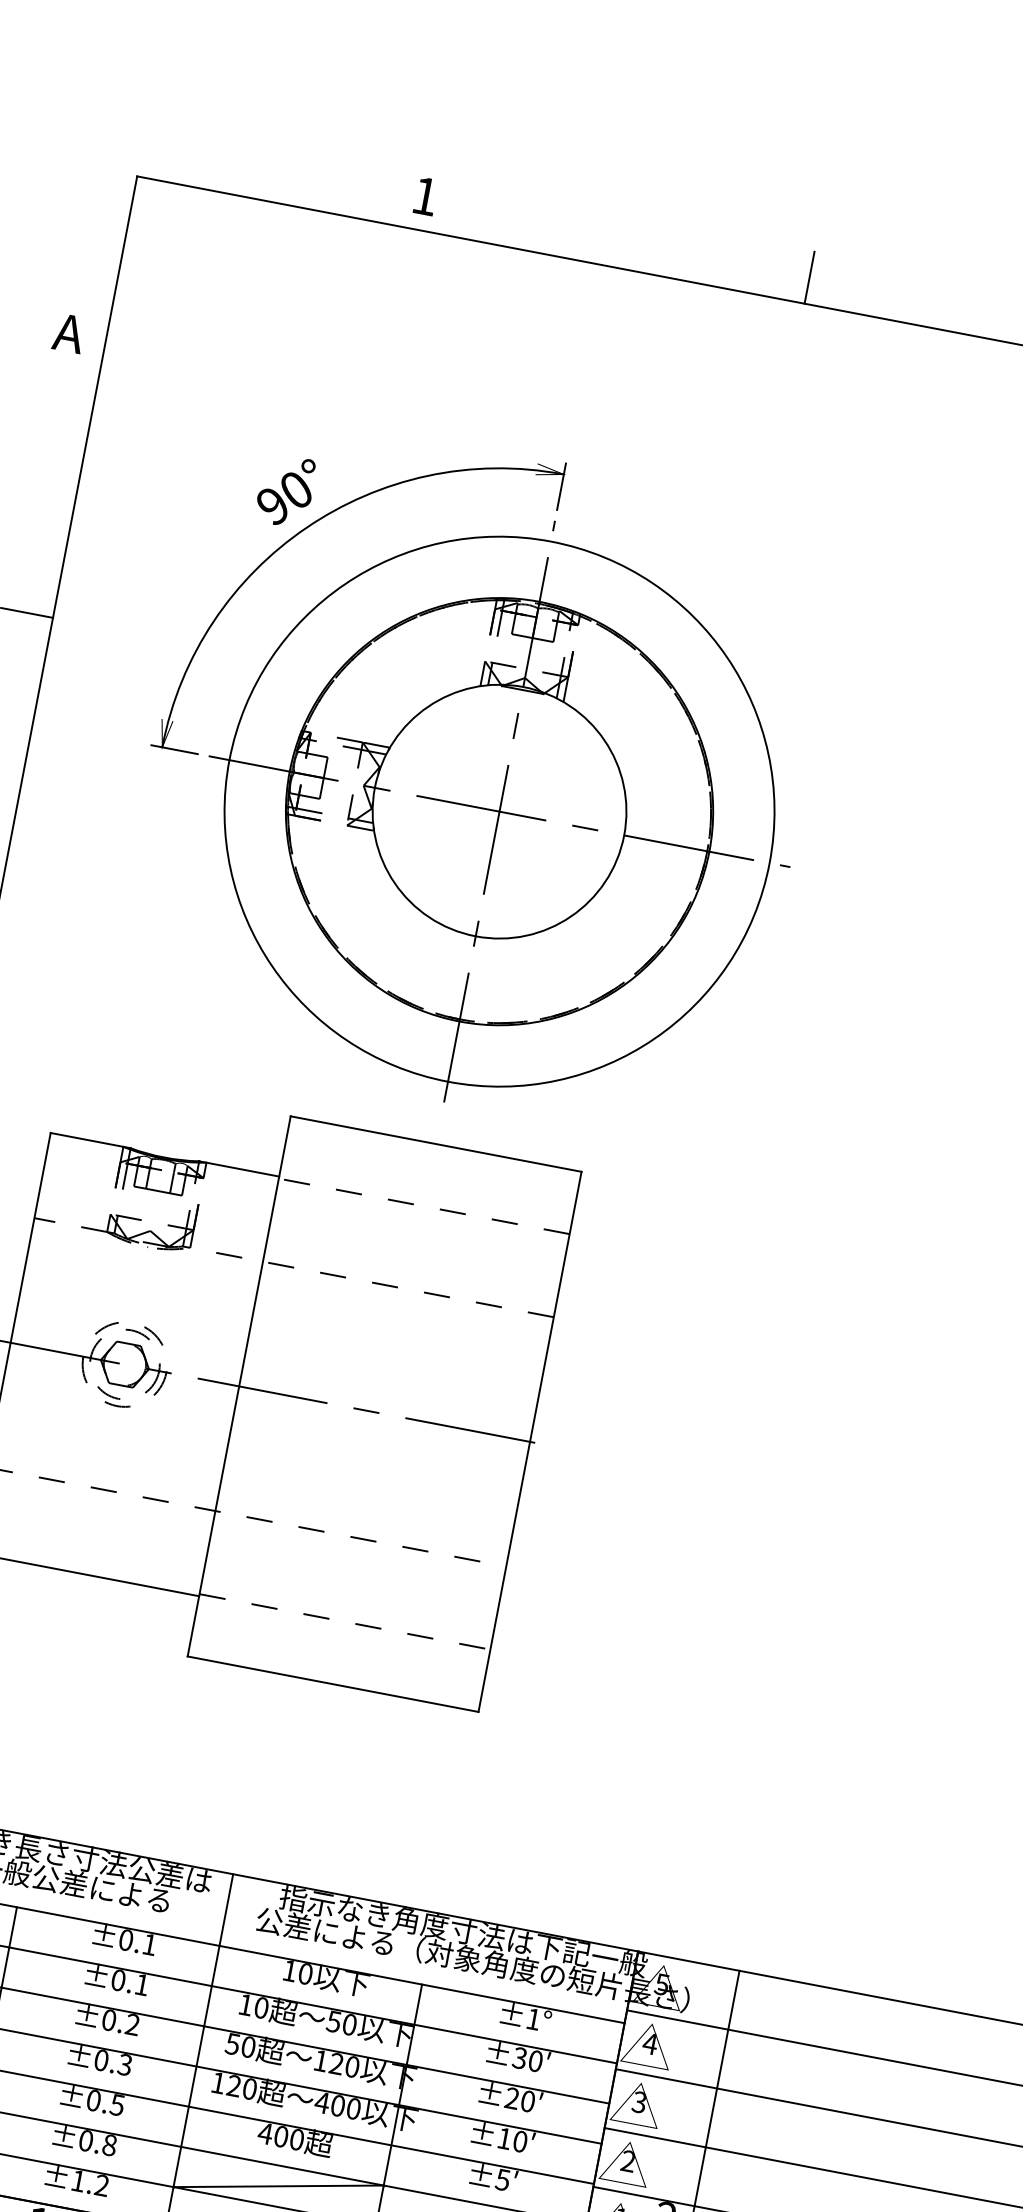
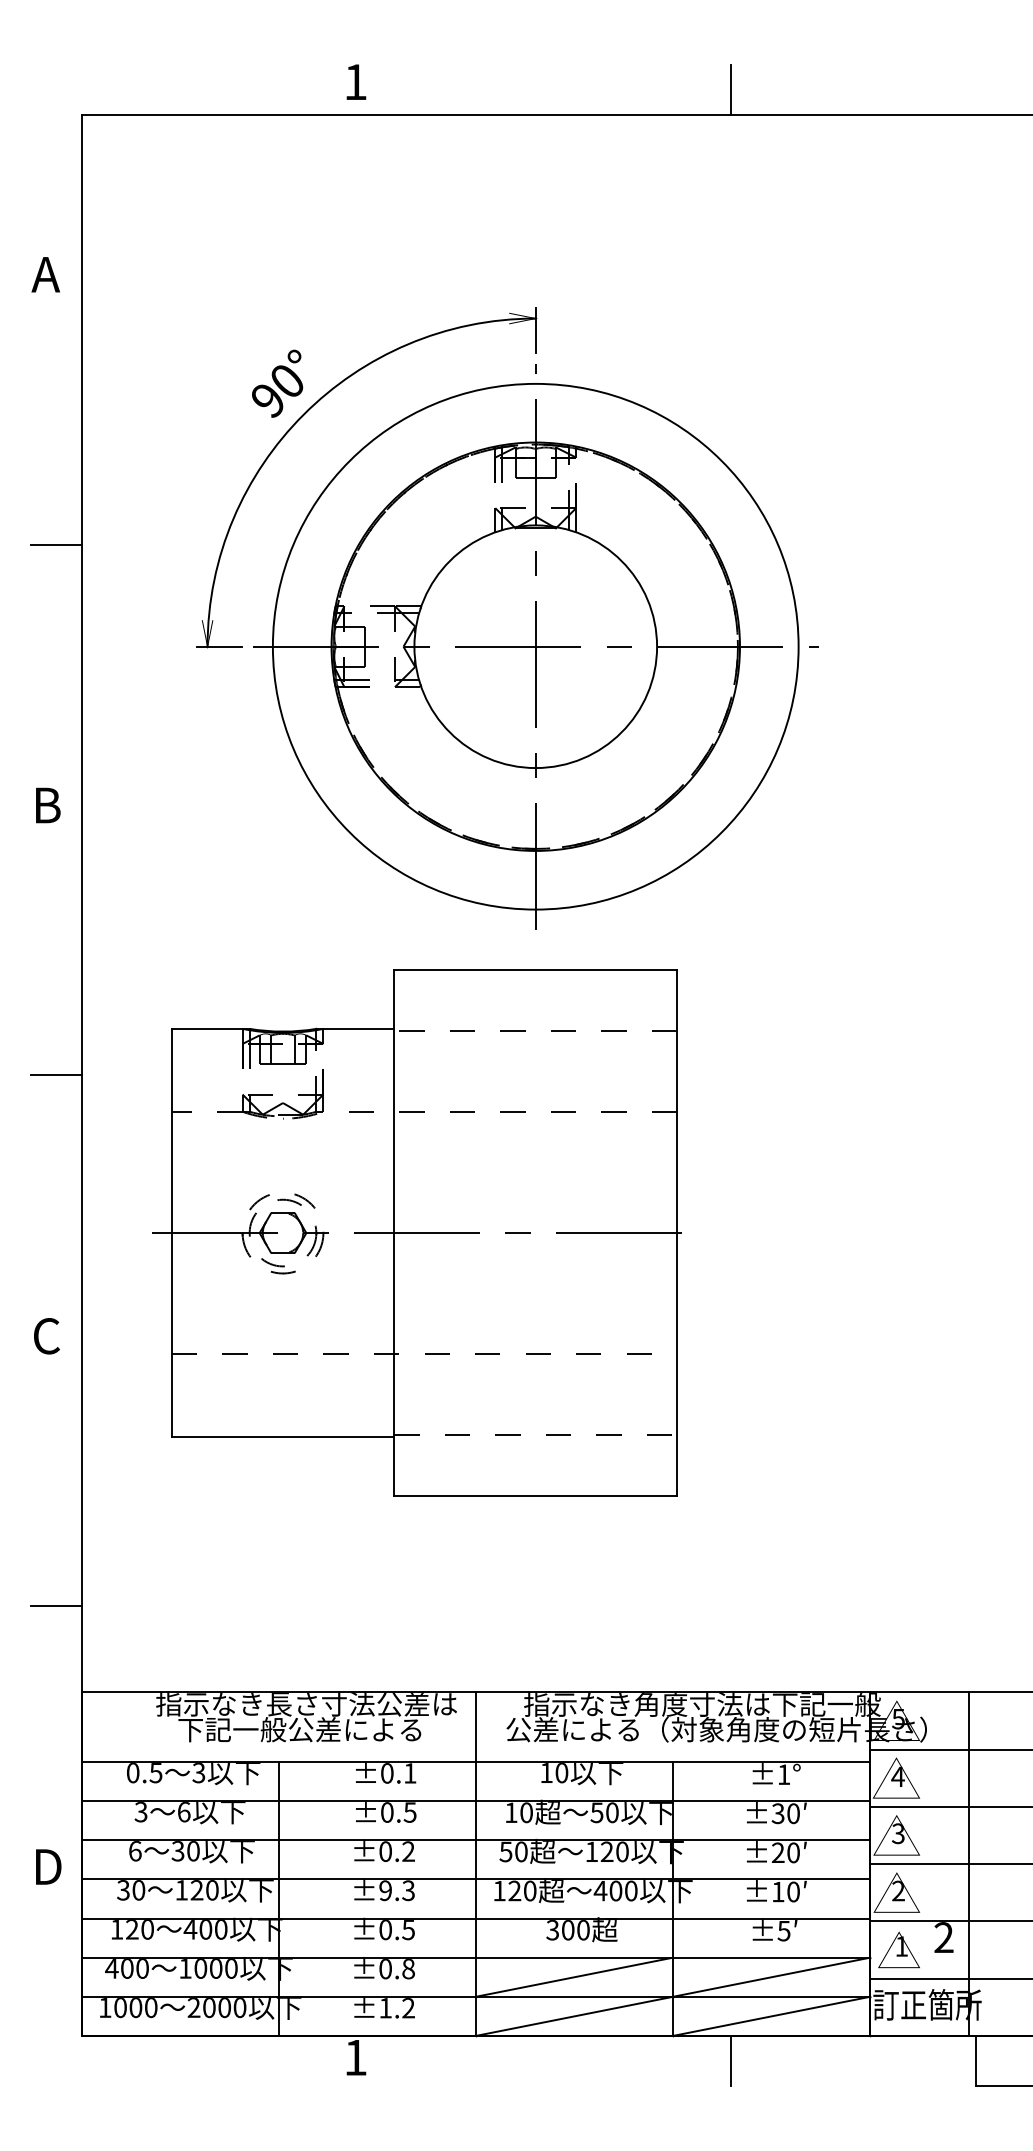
text: (141, 1984) -> (409, 1812), ±0.1 -> ±0.5
text: (101, 2060) -> (385, 1890), ±0.3 -> ±9.3
text: (265, 2133) -> (552, 1930), 400 -> 300

